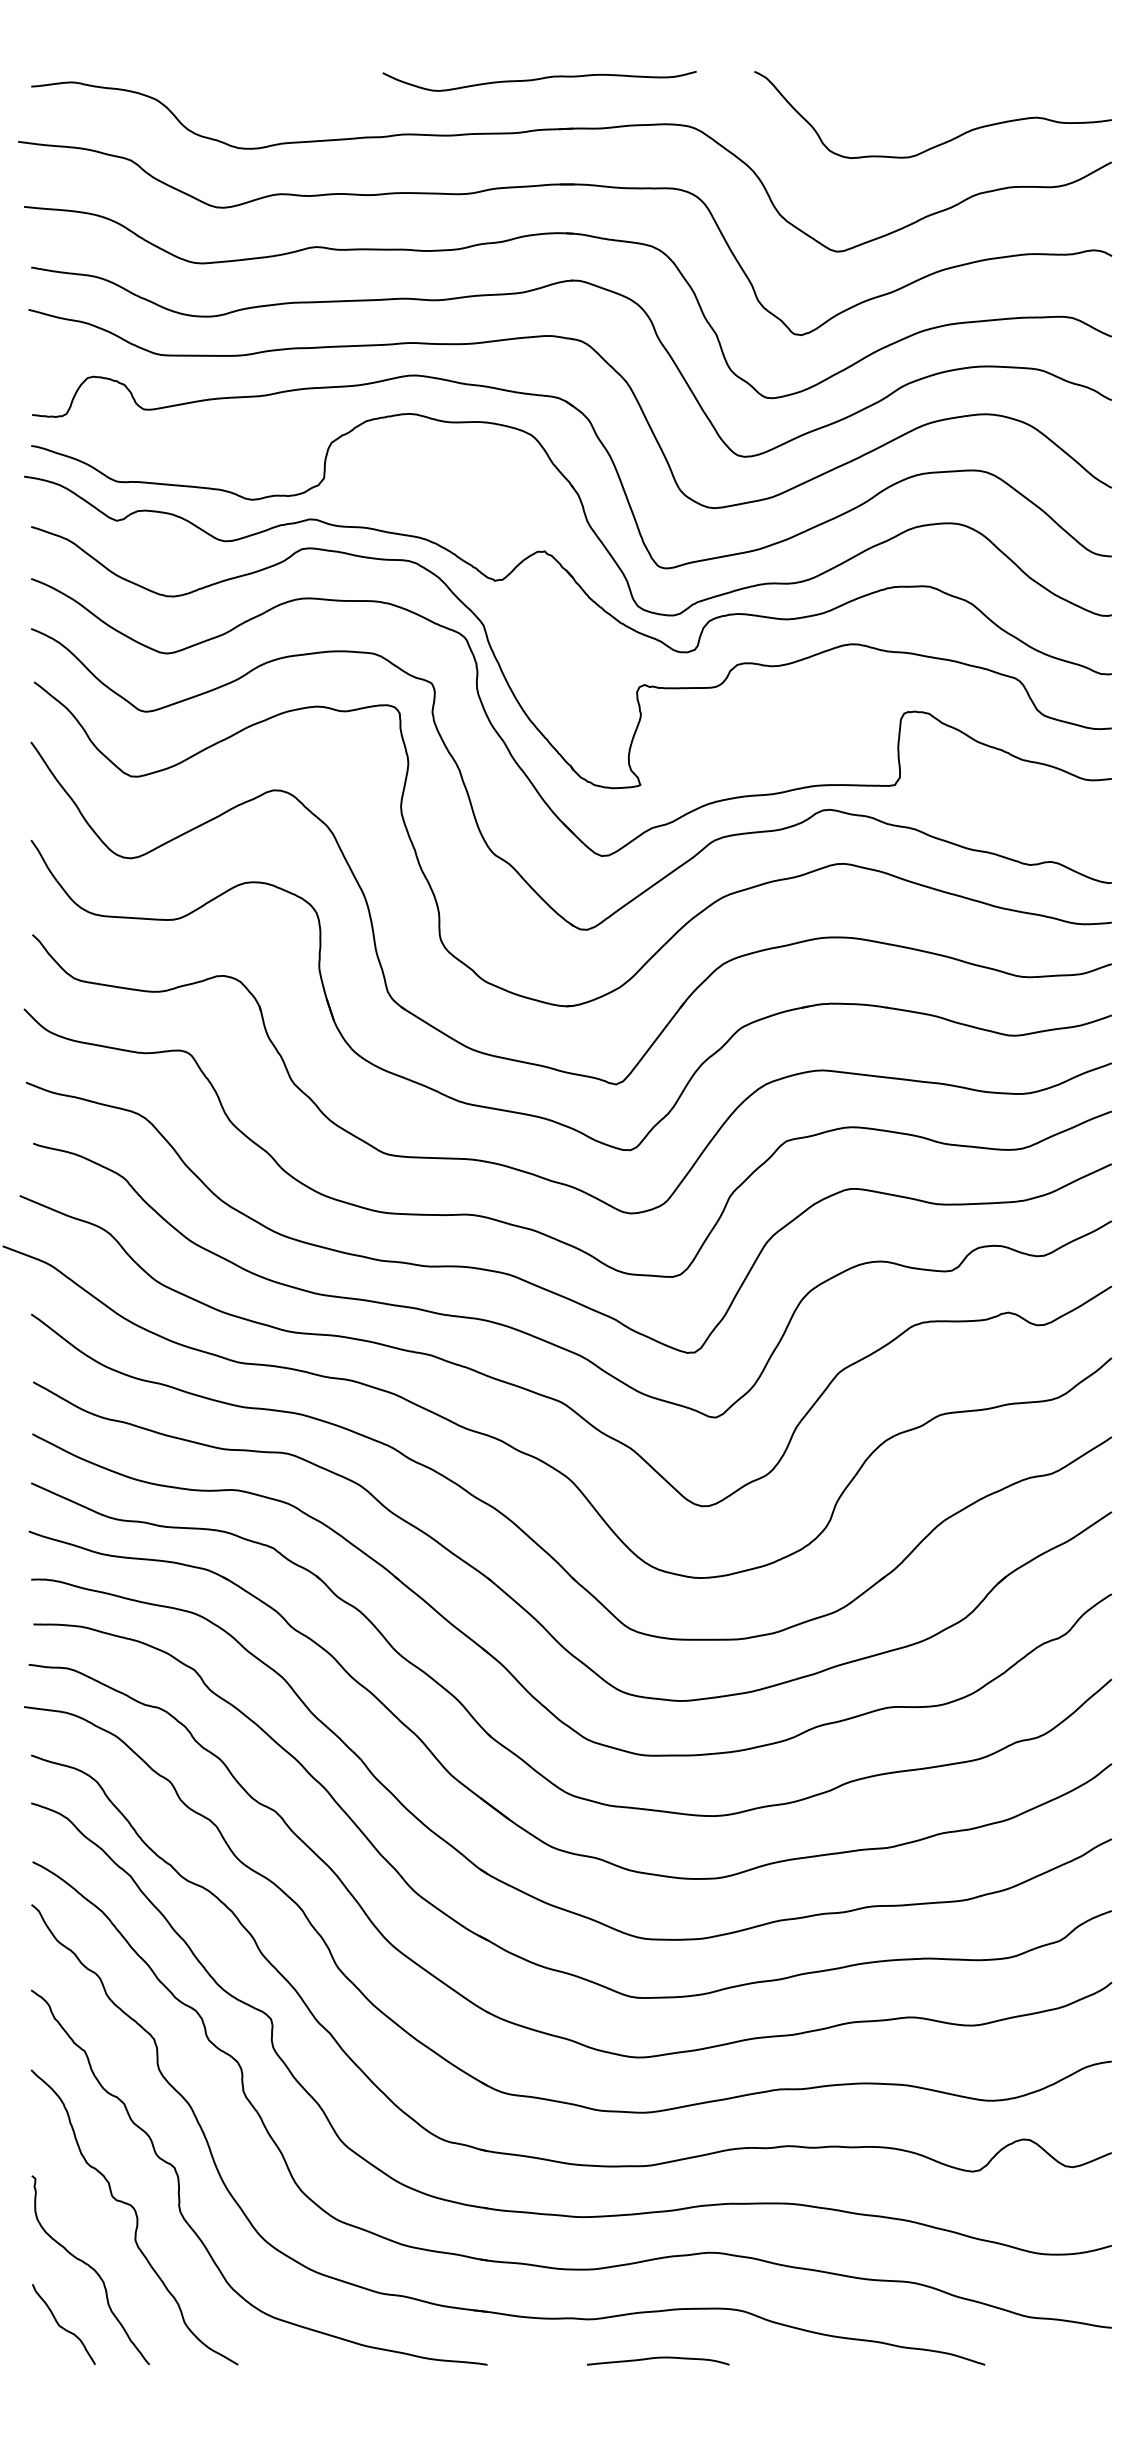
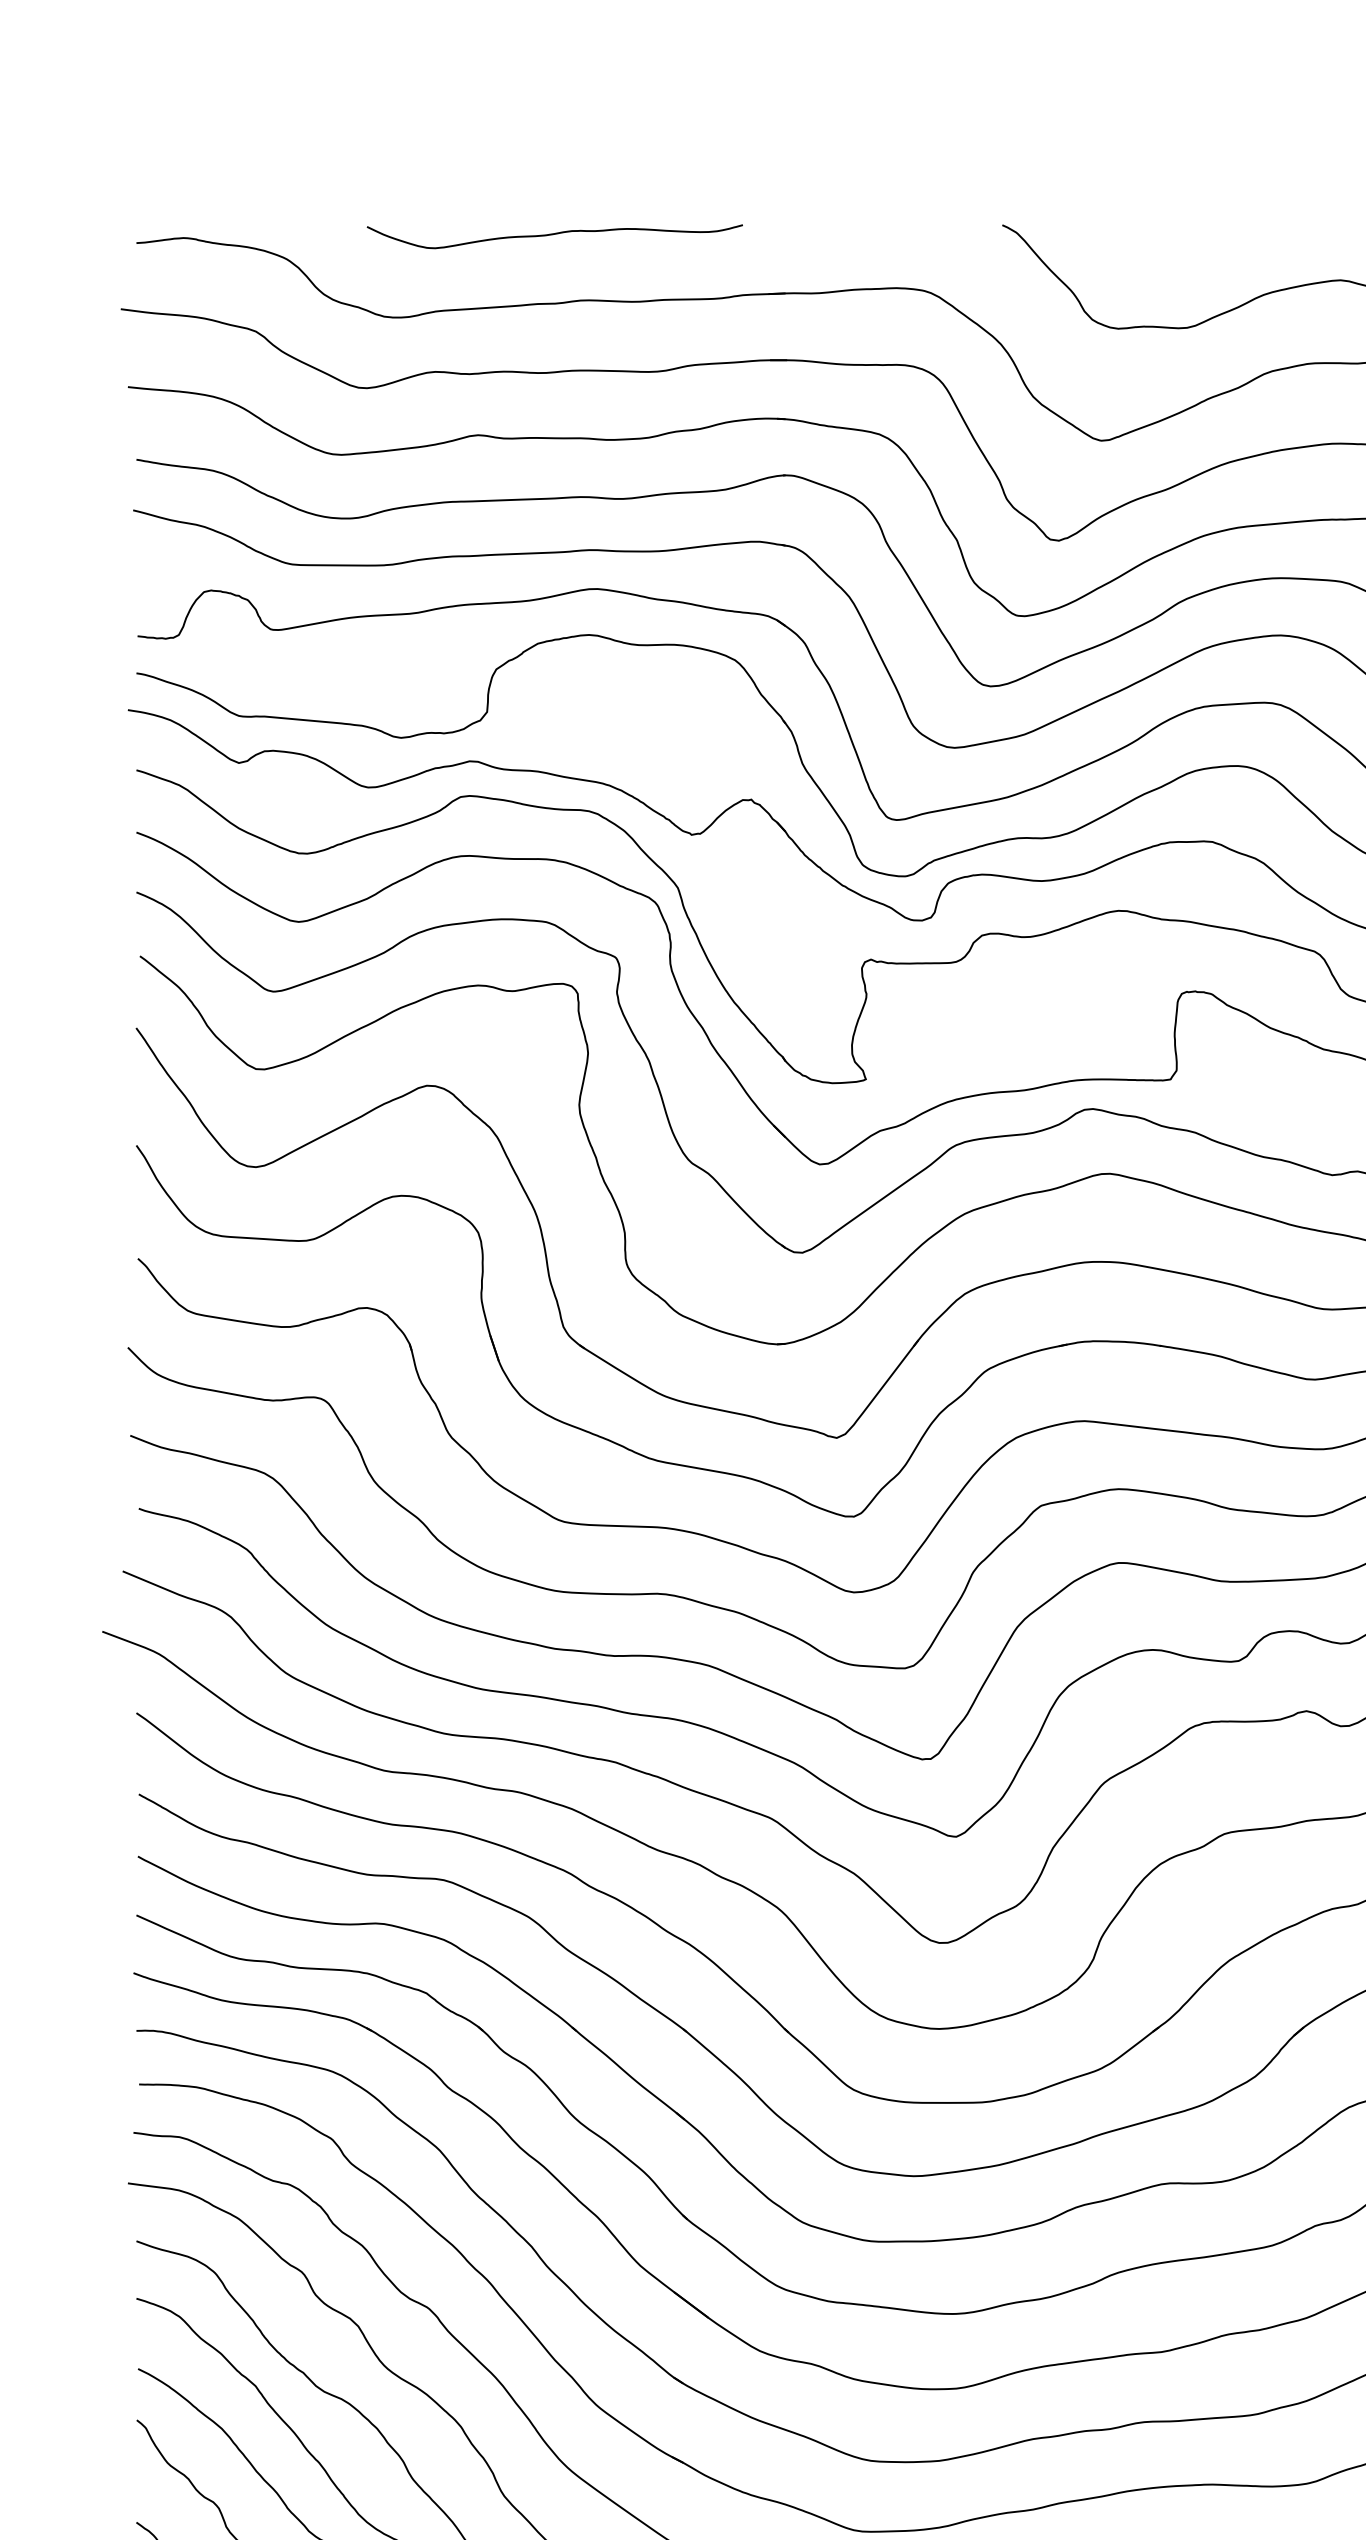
curve: (539, 79) -> (554, 234), moved

